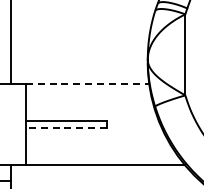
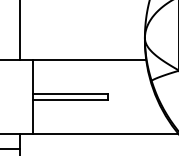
line: (87, 83) -> (89, 59), dashed -> solid
line: (66, 127) -> (70, 100), dashed -> solid

